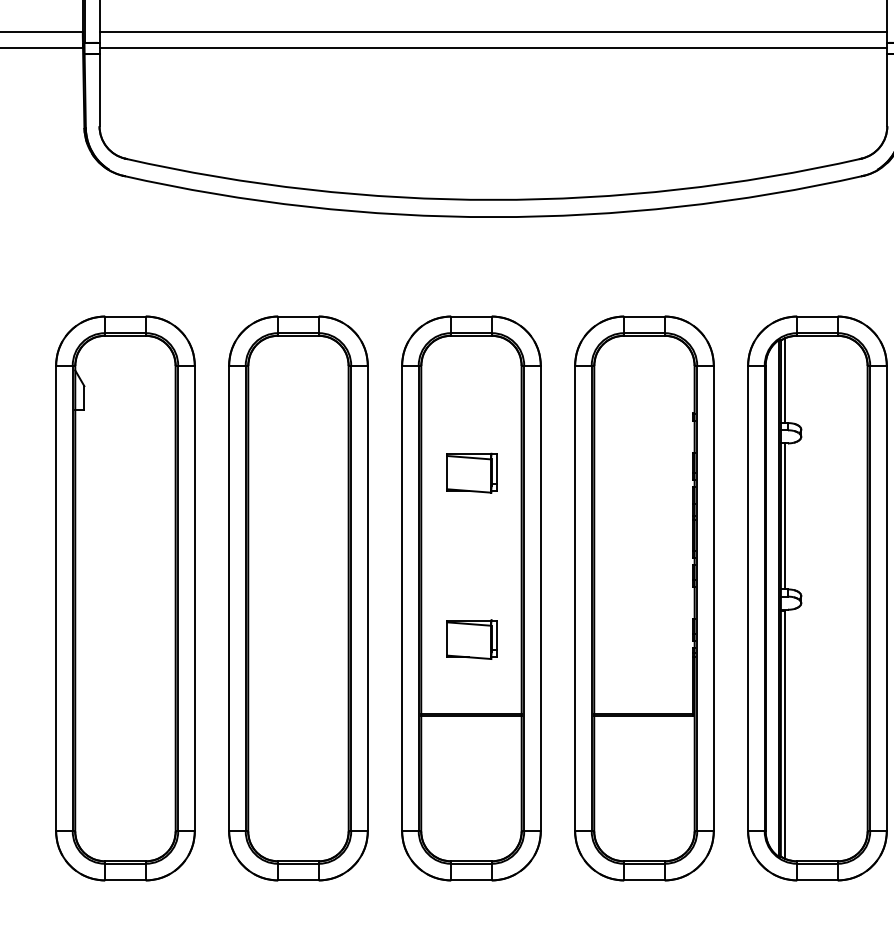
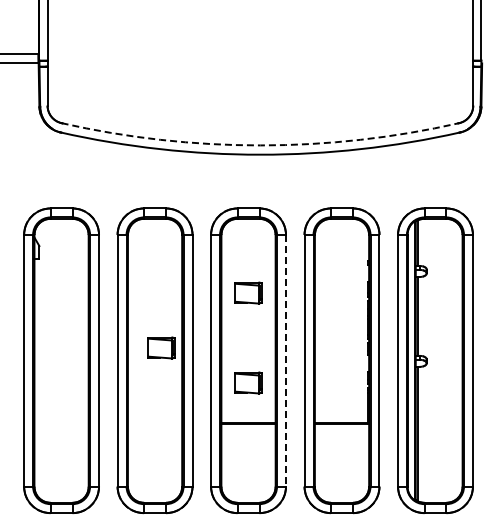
line: (493, 31) -> (260, 54), removed
line: (493, 48) -> (260, 63), removed
arc: (493, 200) -> (260, 145), solid -> dashed
part: (310, 573) -> (161, 347), added
line: (541, 597) -> (286, 360), solid -> dashed

